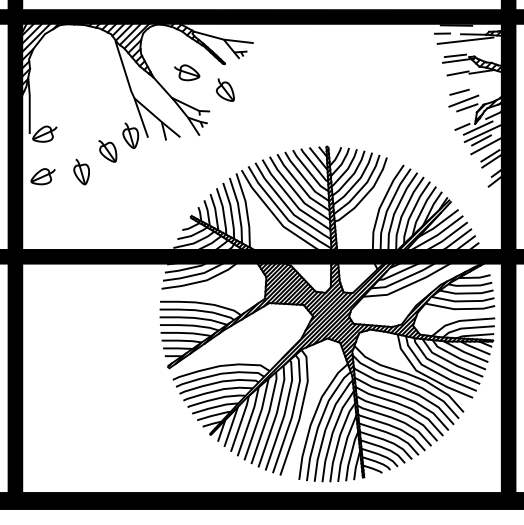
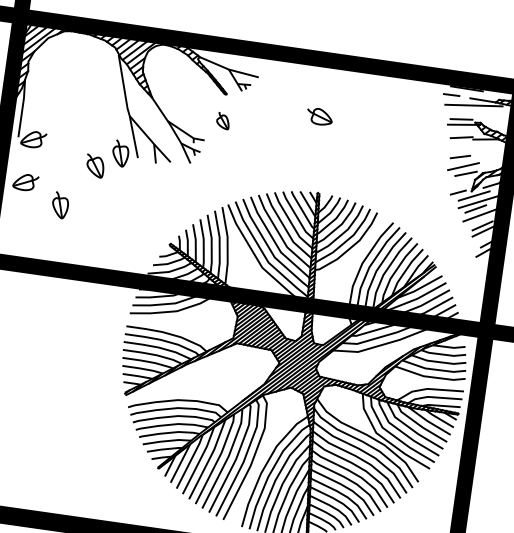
part: (187, 72) -> (320, 116), moved
part: (225, 89) -> (223, 120), size x0.7
part: (81, 171) -> (60, 204), moved

